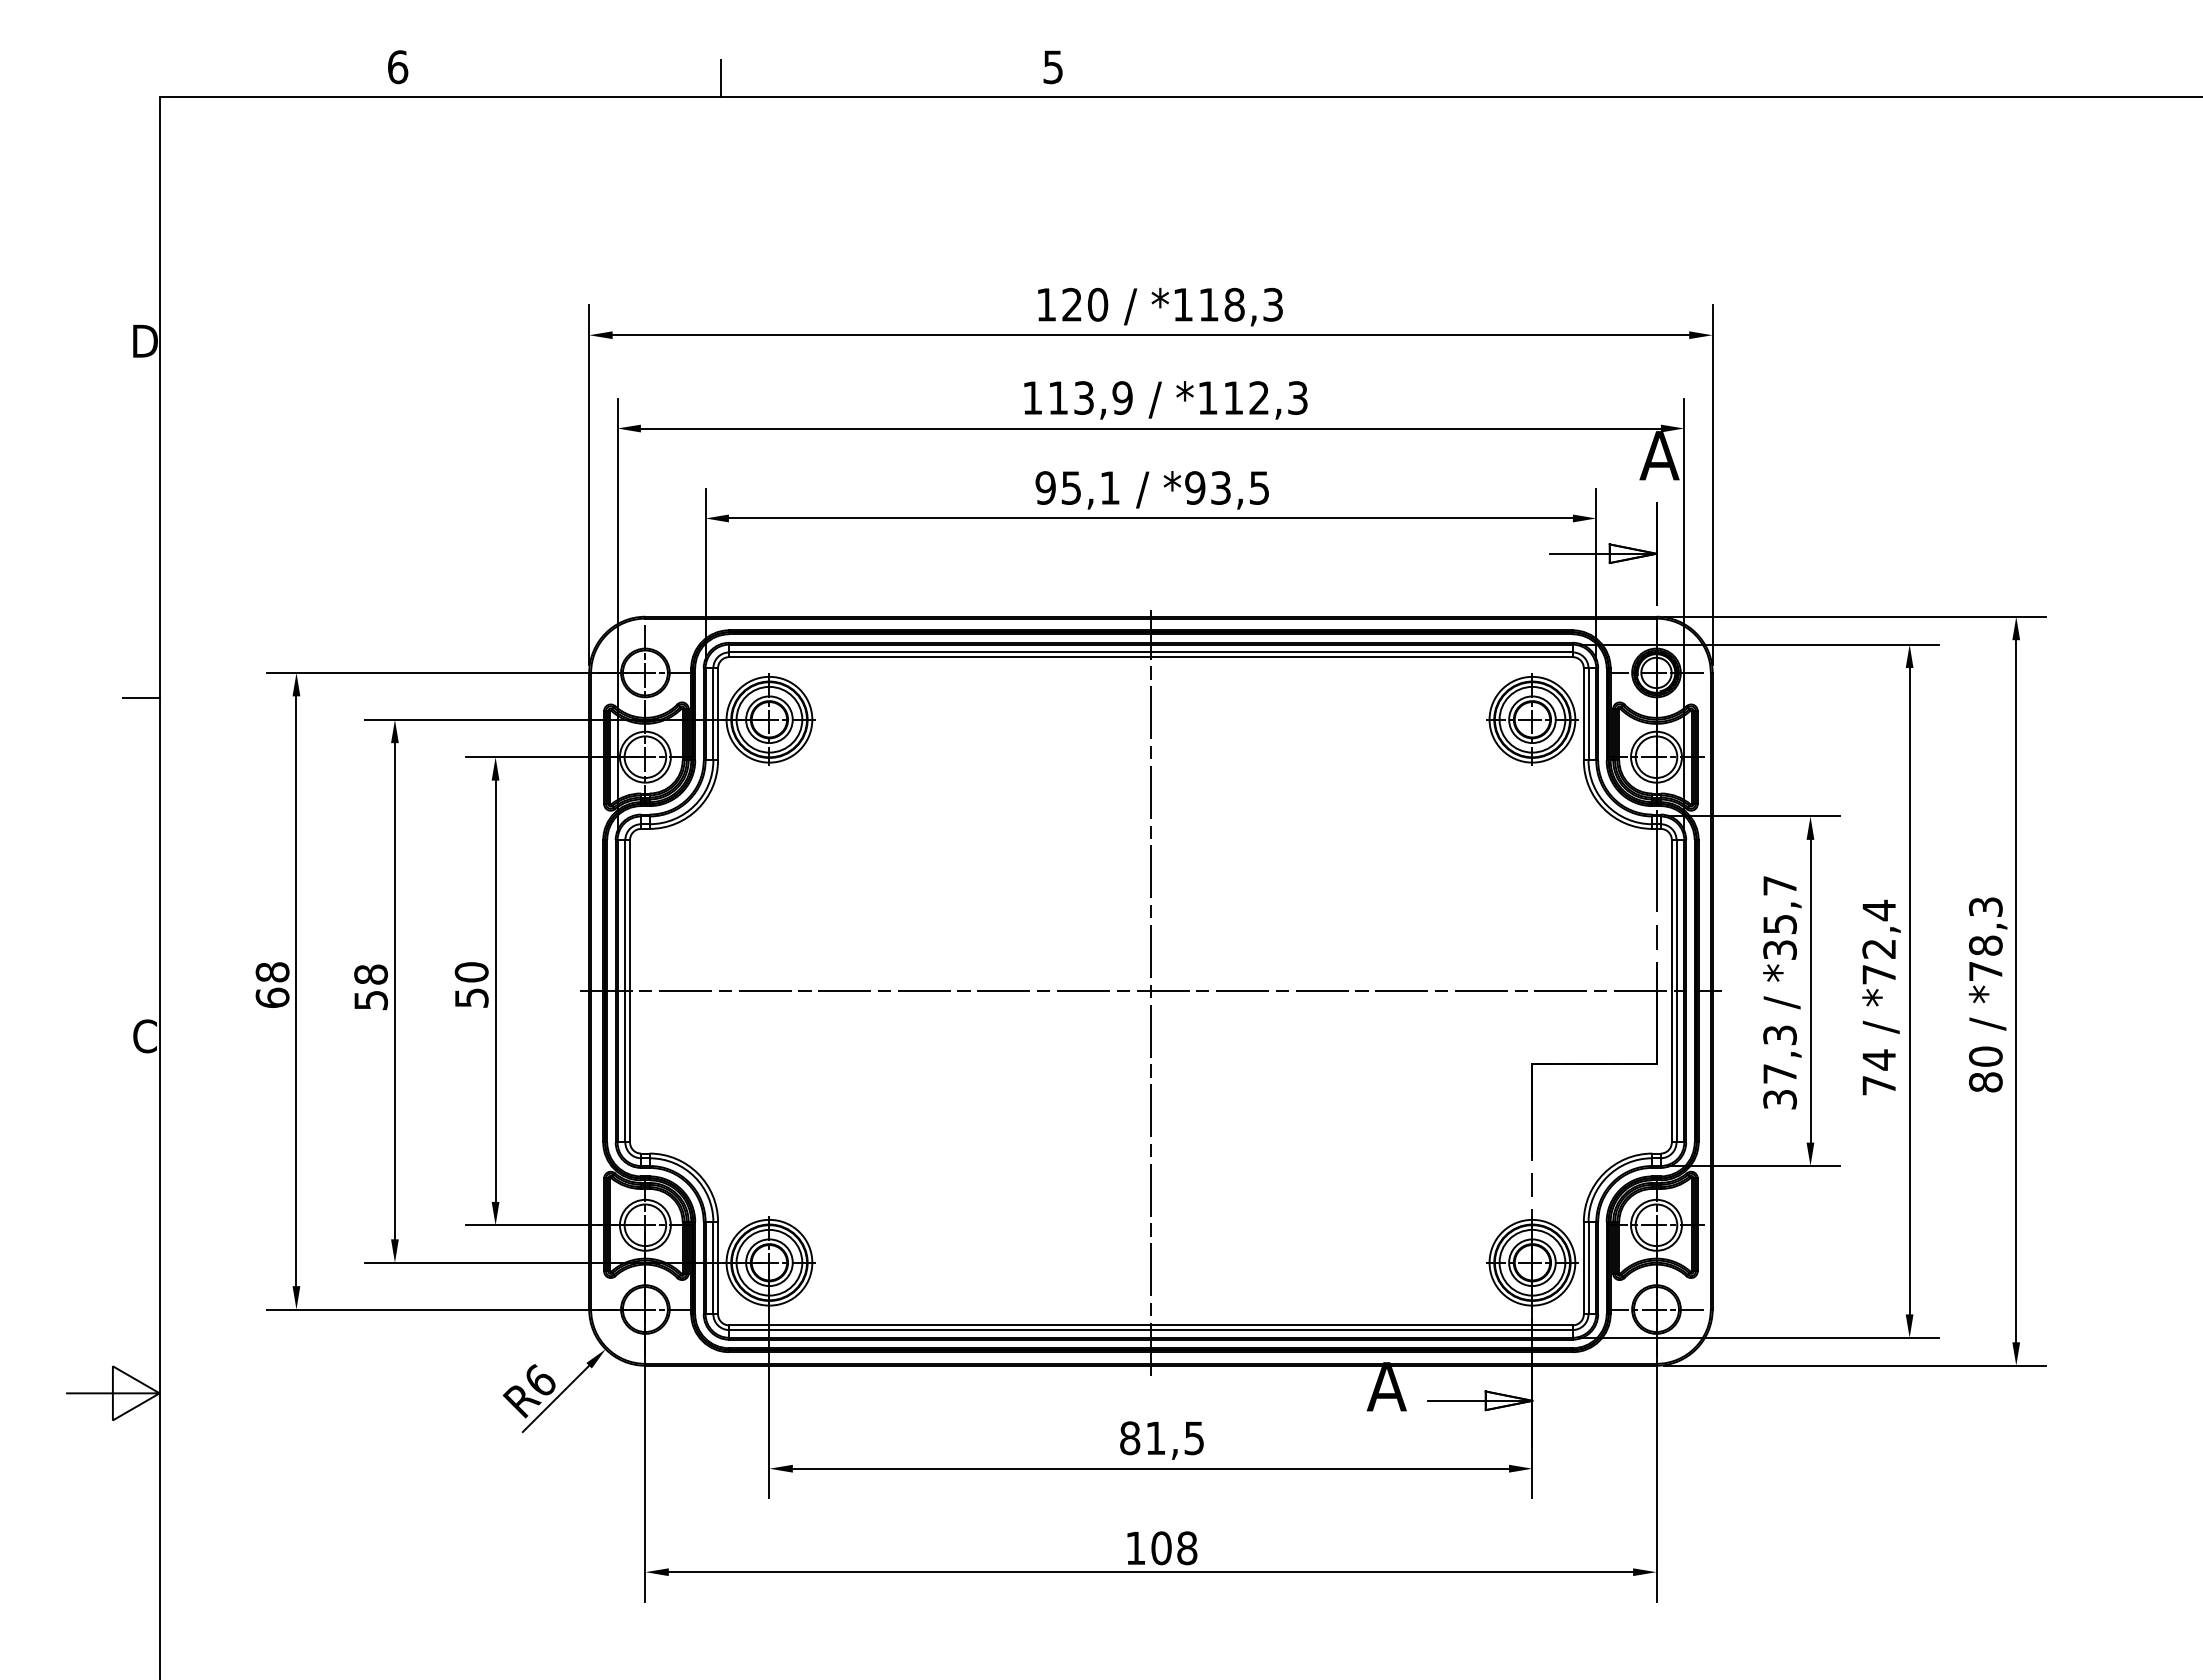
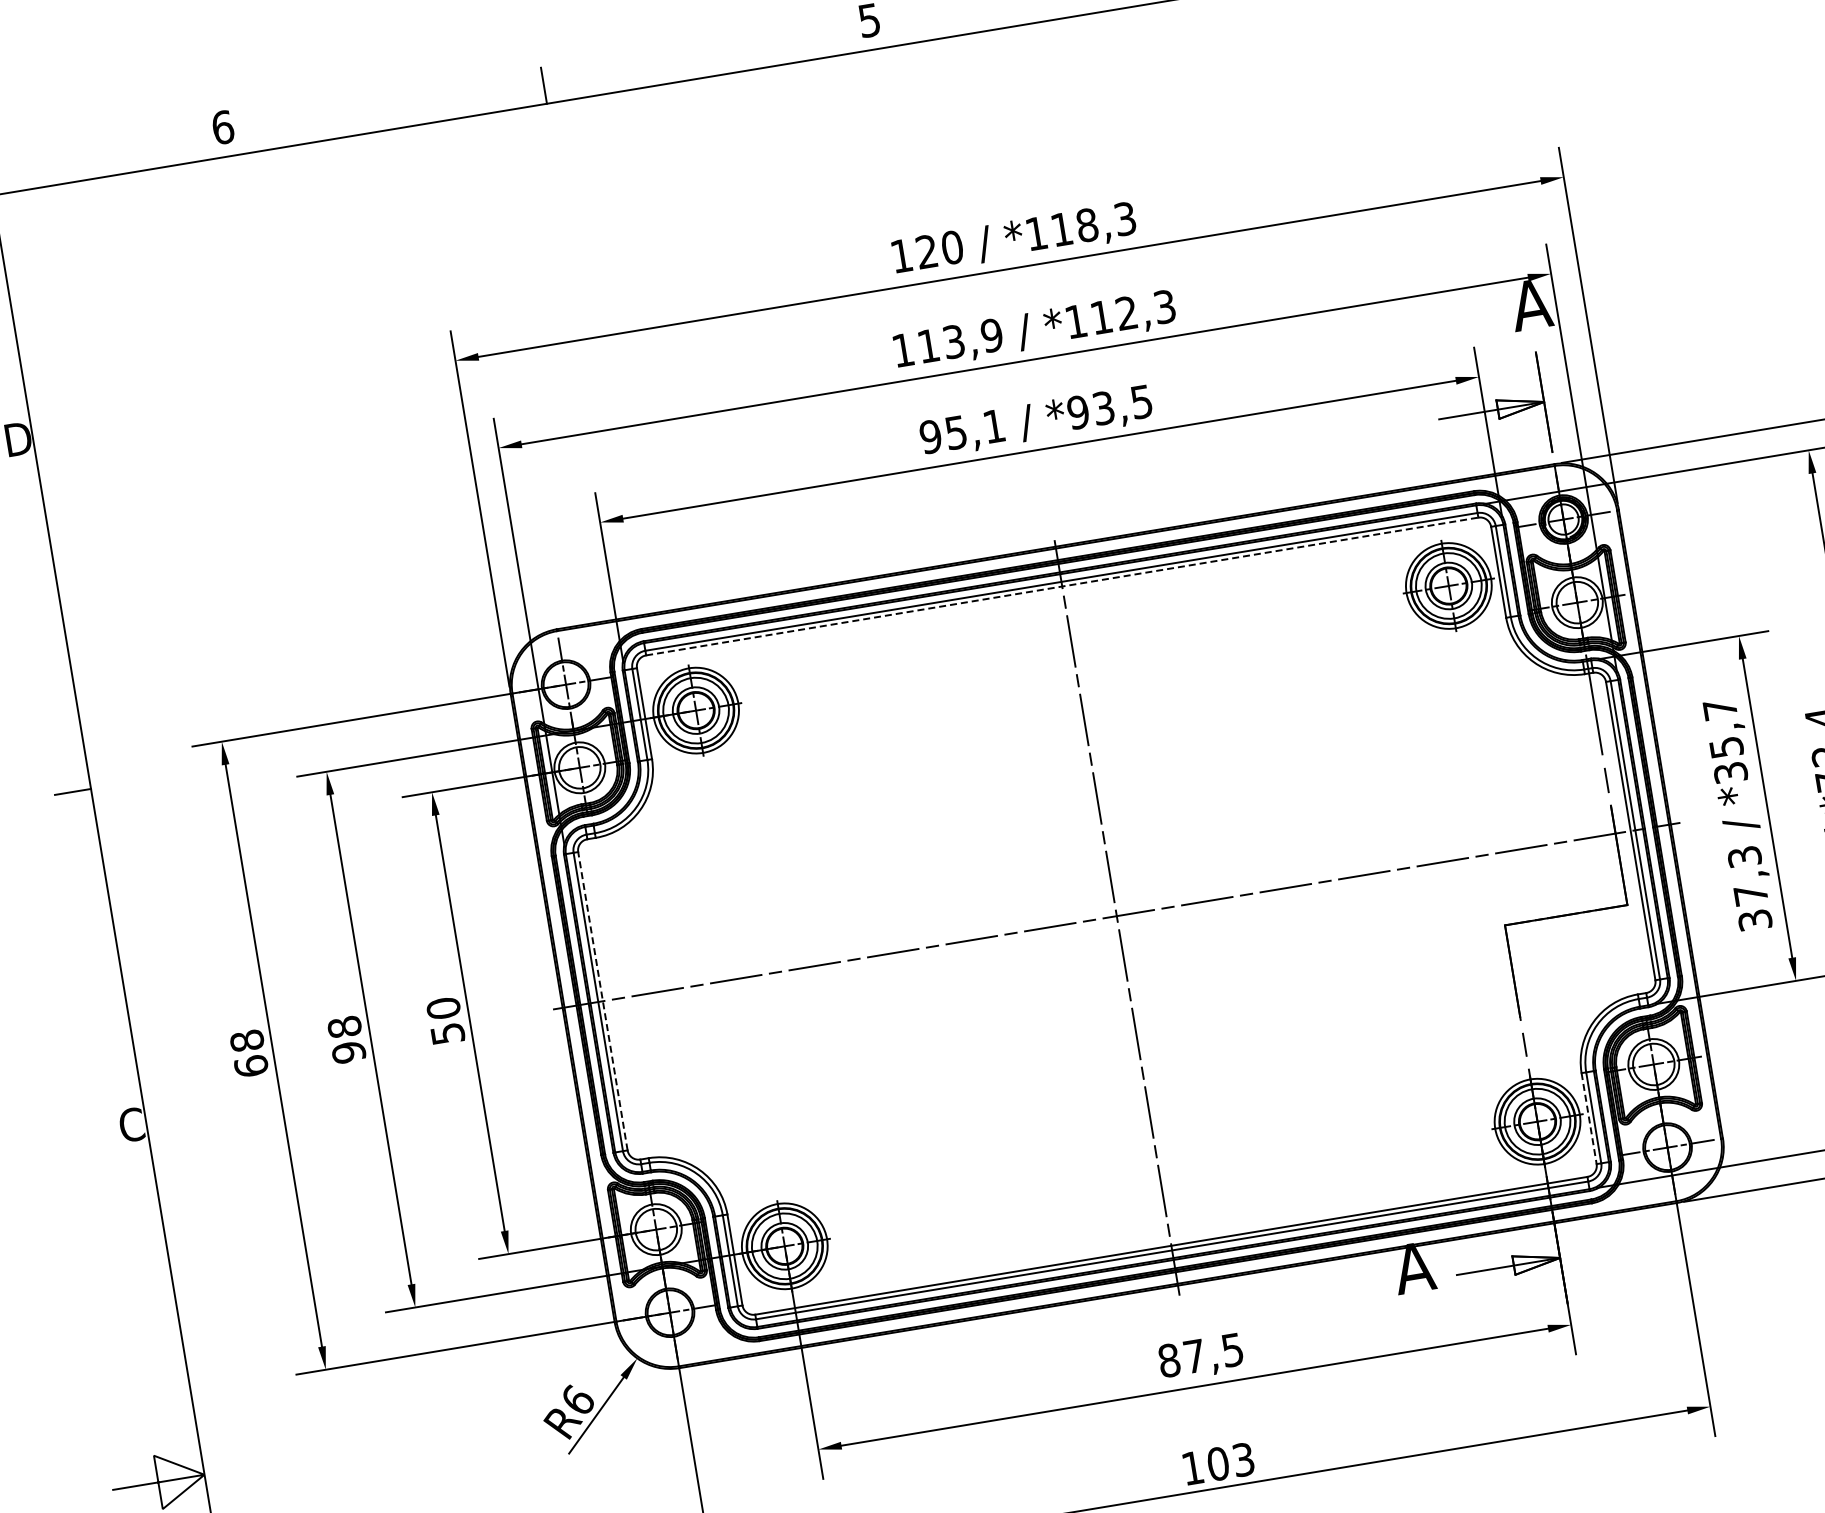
line: (1150, 657) -> (1061, 586), solid -> dashed
line: (630, 990) -> (603, 1000), solid -> dashed
text: (370, 1000) -> (348, 1052), 58 -> 98
line: (1583, 1268) -> (1588, 1119), solid -> dashed
text: (1155, 1438) -> (1194, 1356), 81,5 -> 87,5
text: (1187, 1548) -> (1243, 1459), 108 -> 103

